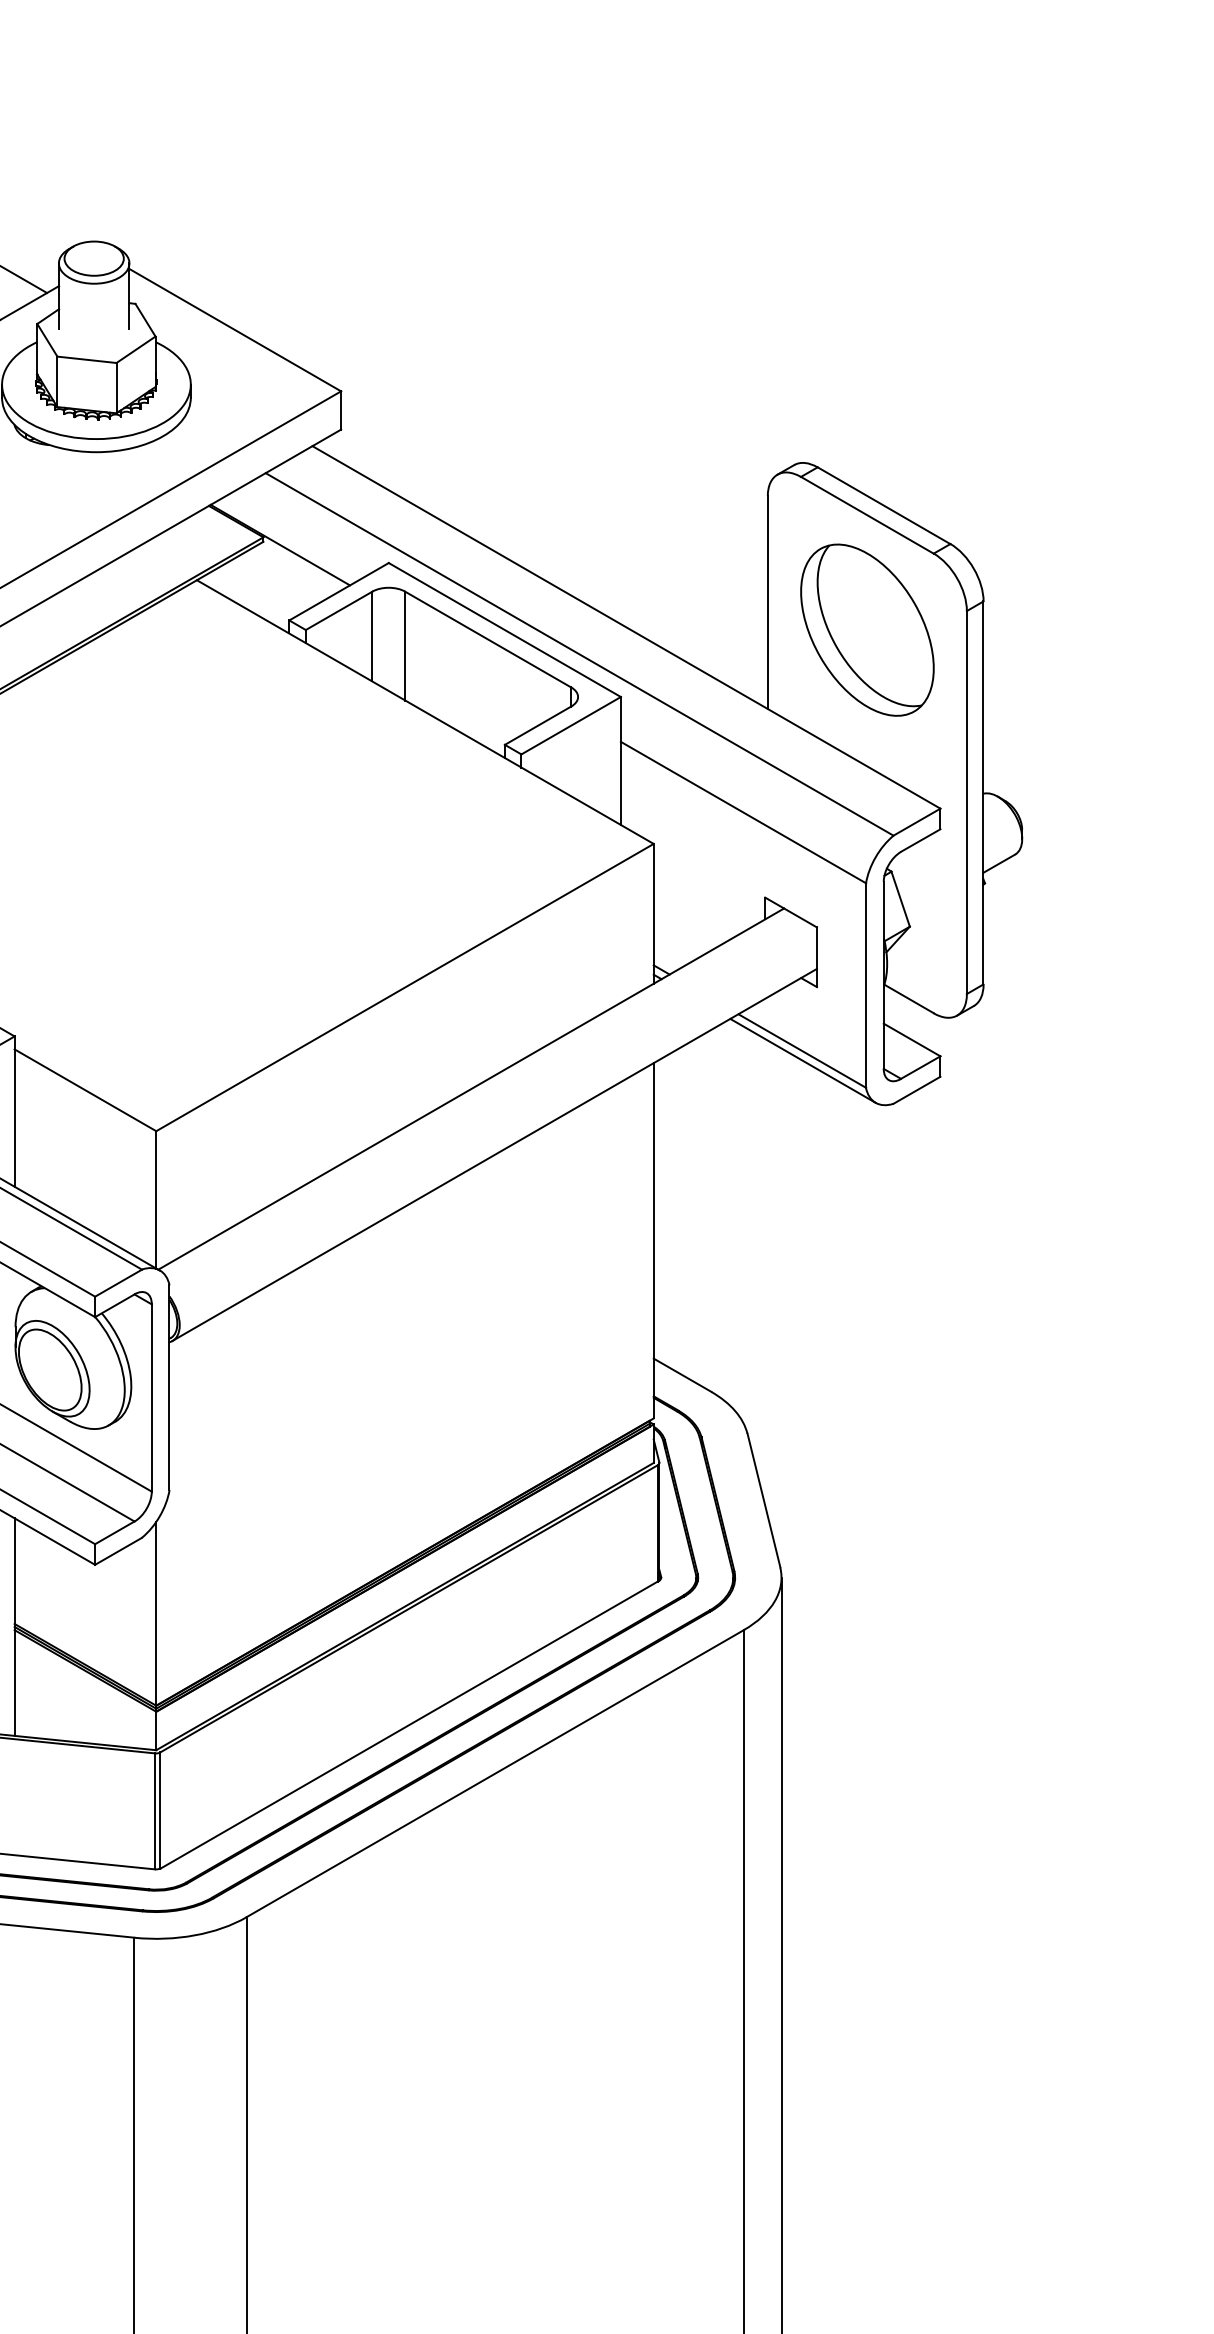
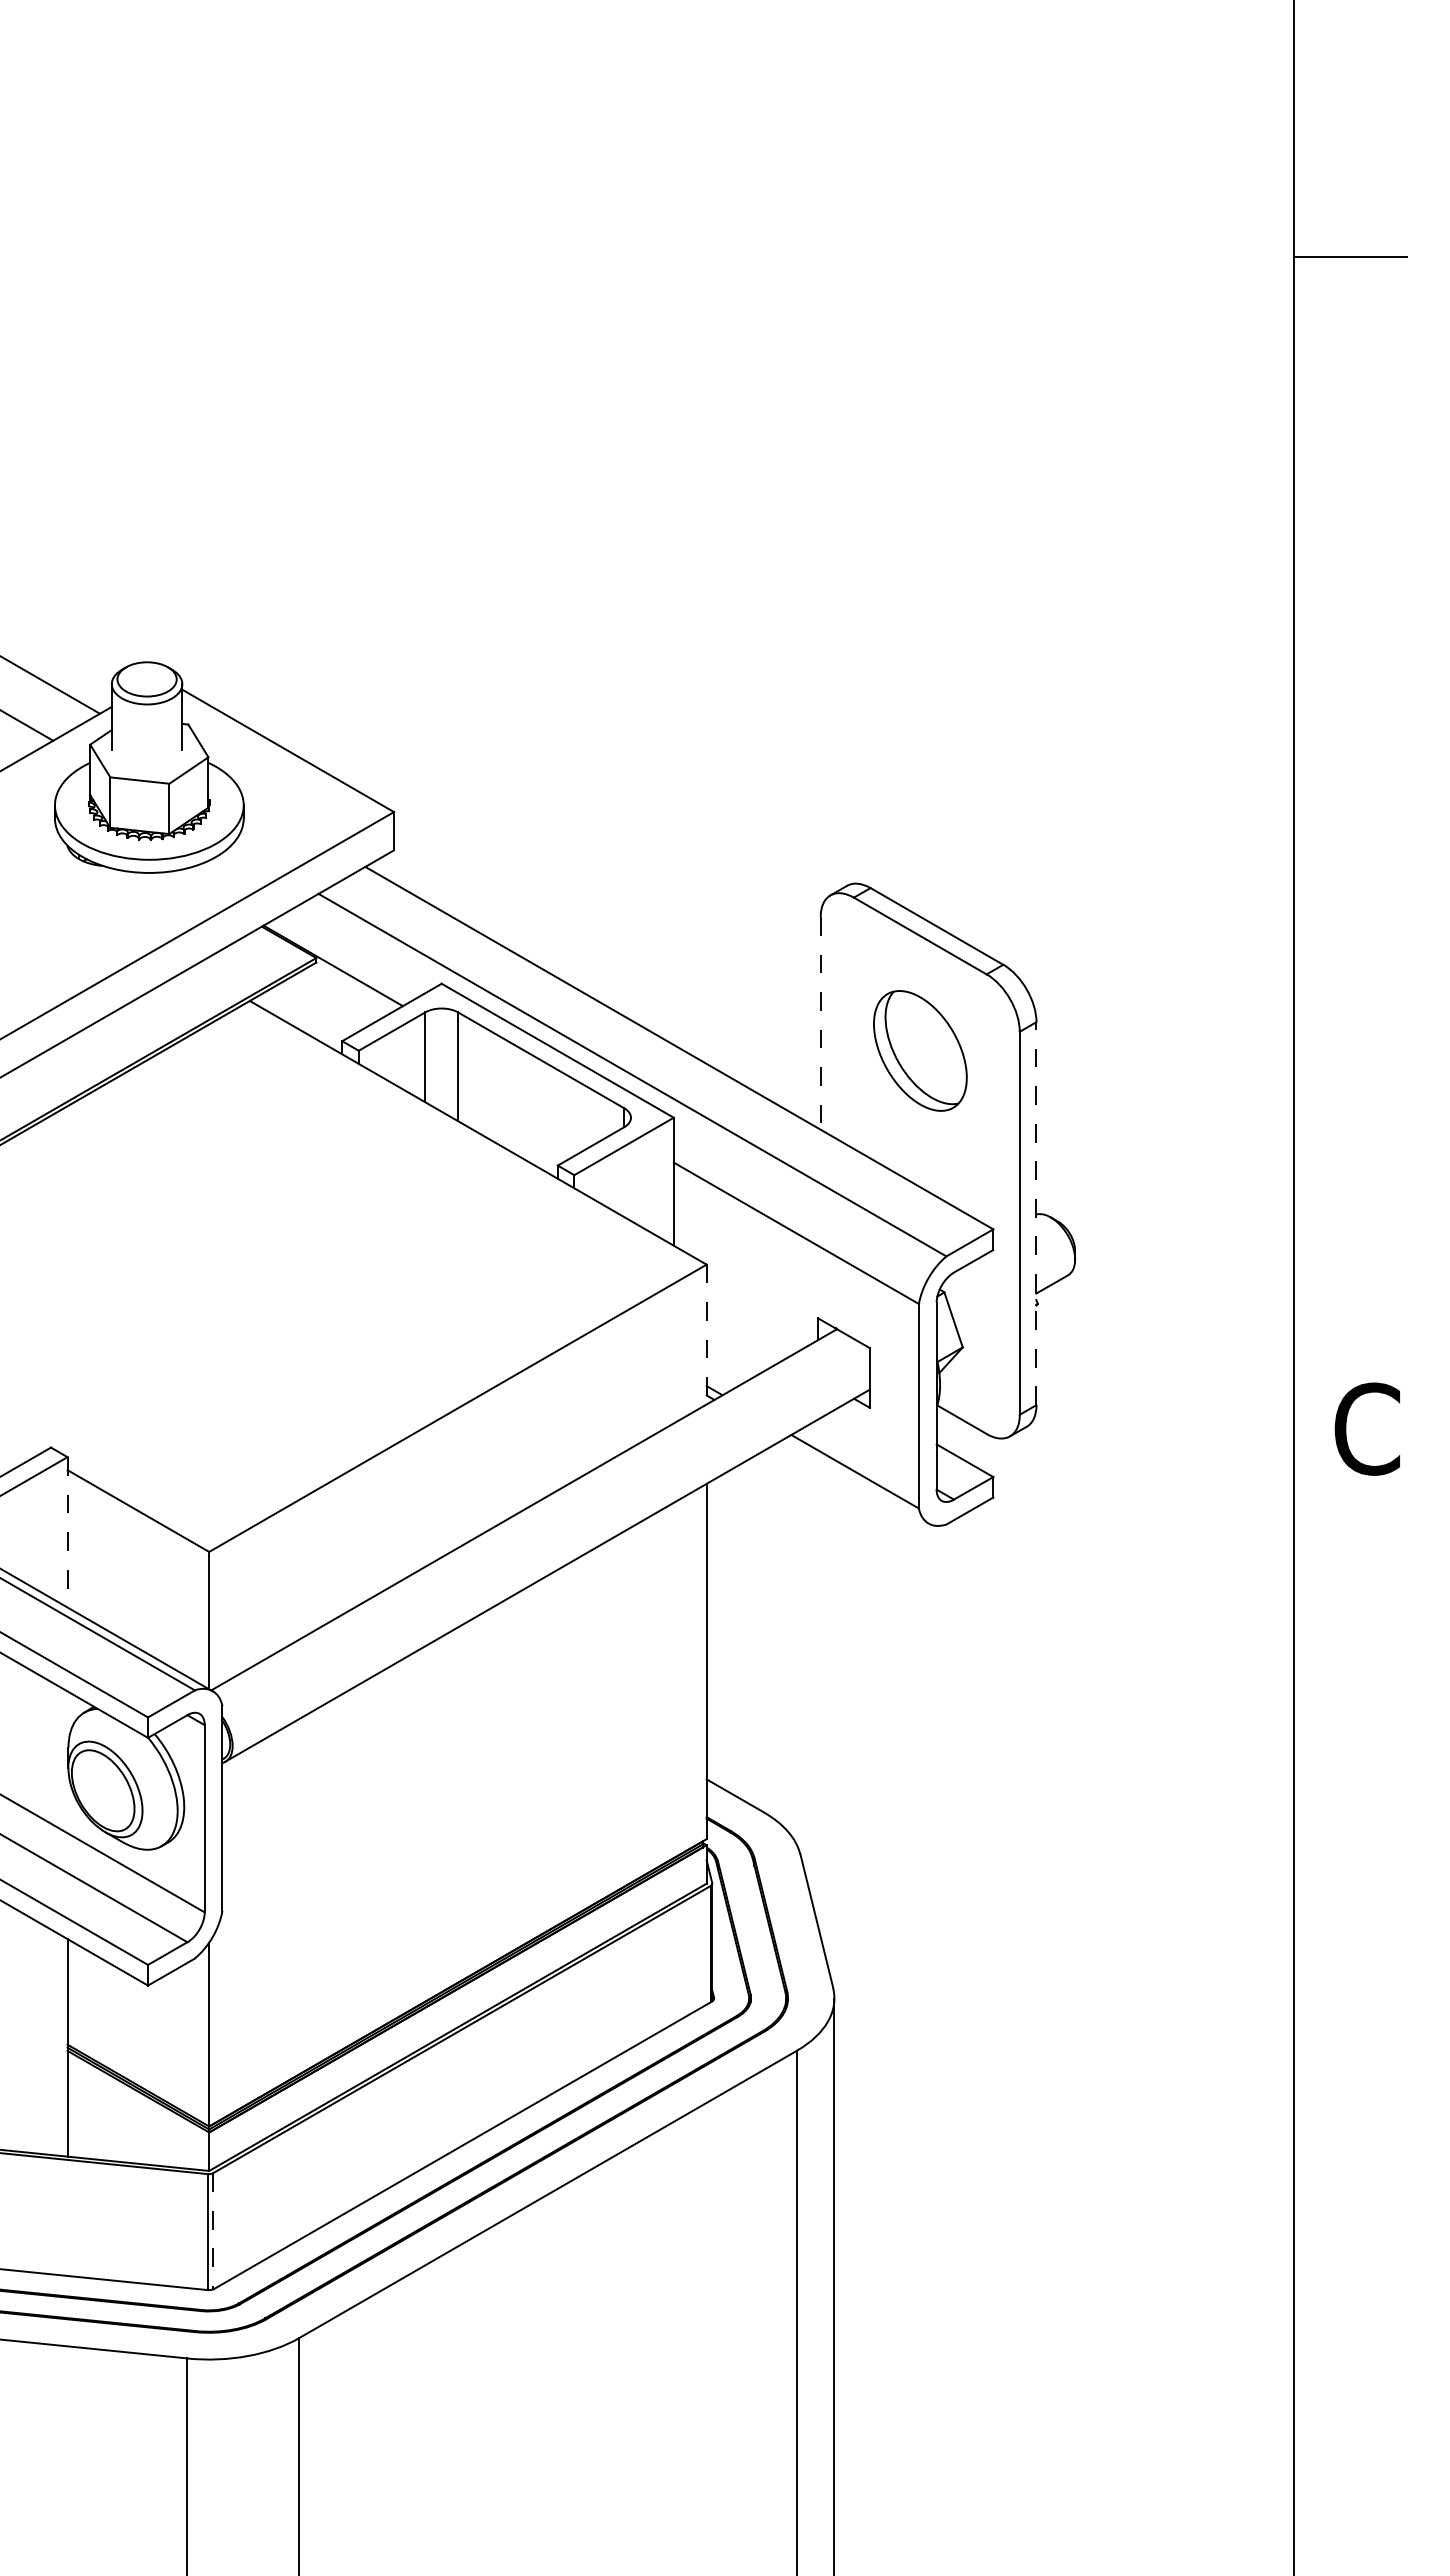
line: (767, 602) -> (820, 1023), solid -> dashed
part: (867, 629) -> (920, 1050), size x0.7
line: (983, 792) -> (1036, 1213), solid -> dashed
line: (653, 913) -> (706, 1334), solid -> dashed
line: (802, 1060) -> (855, 1481), removed
line: (14, 1111) -> (67, 1532), solid -> dashed
line: (160, 1810) -> (213, 2231), solid -> dashed

